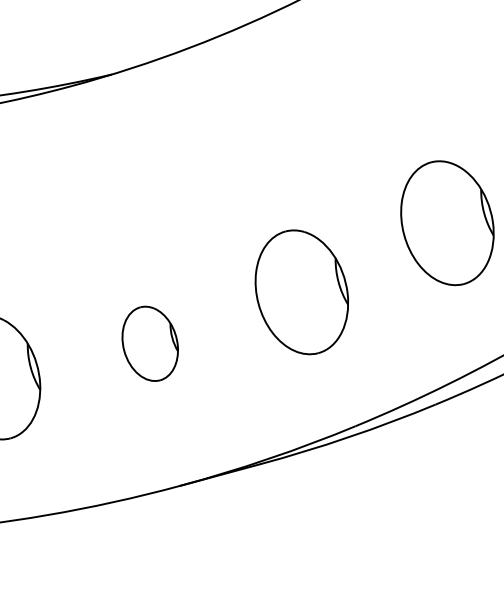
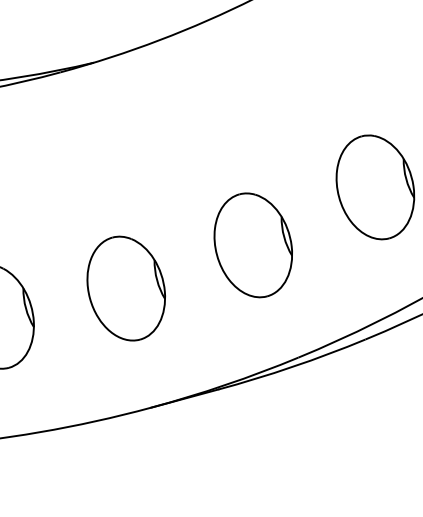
part: (149, 343) -> (125, 288), size x1.67

